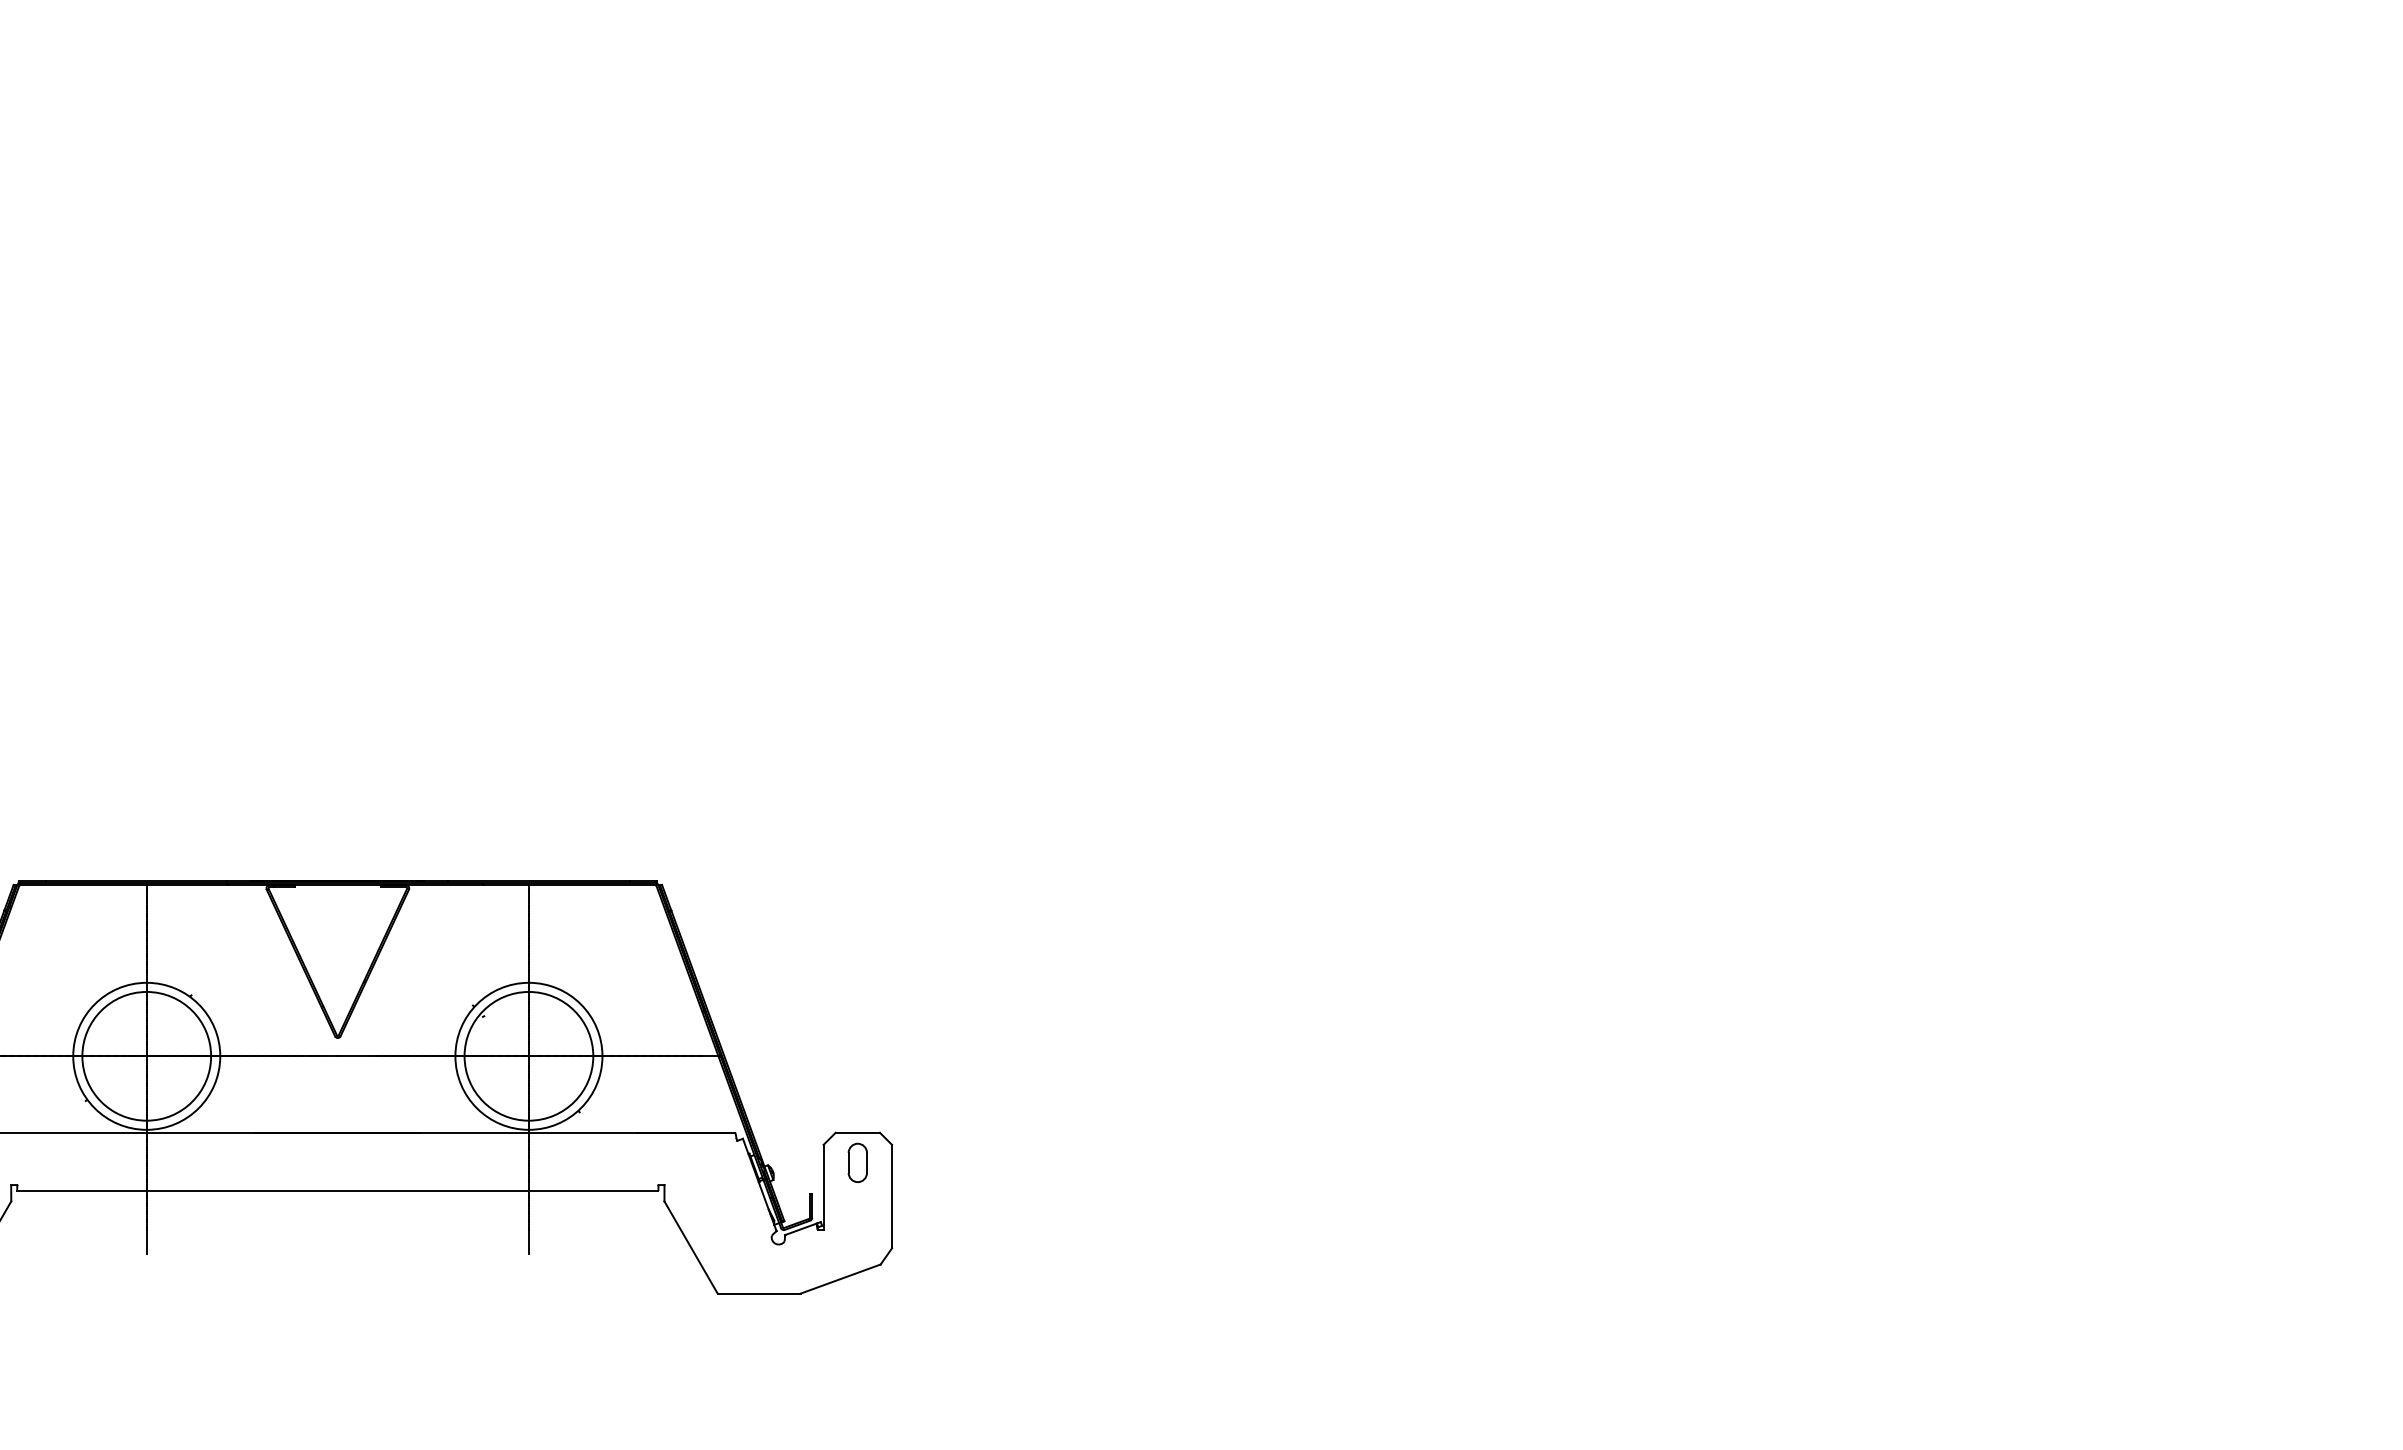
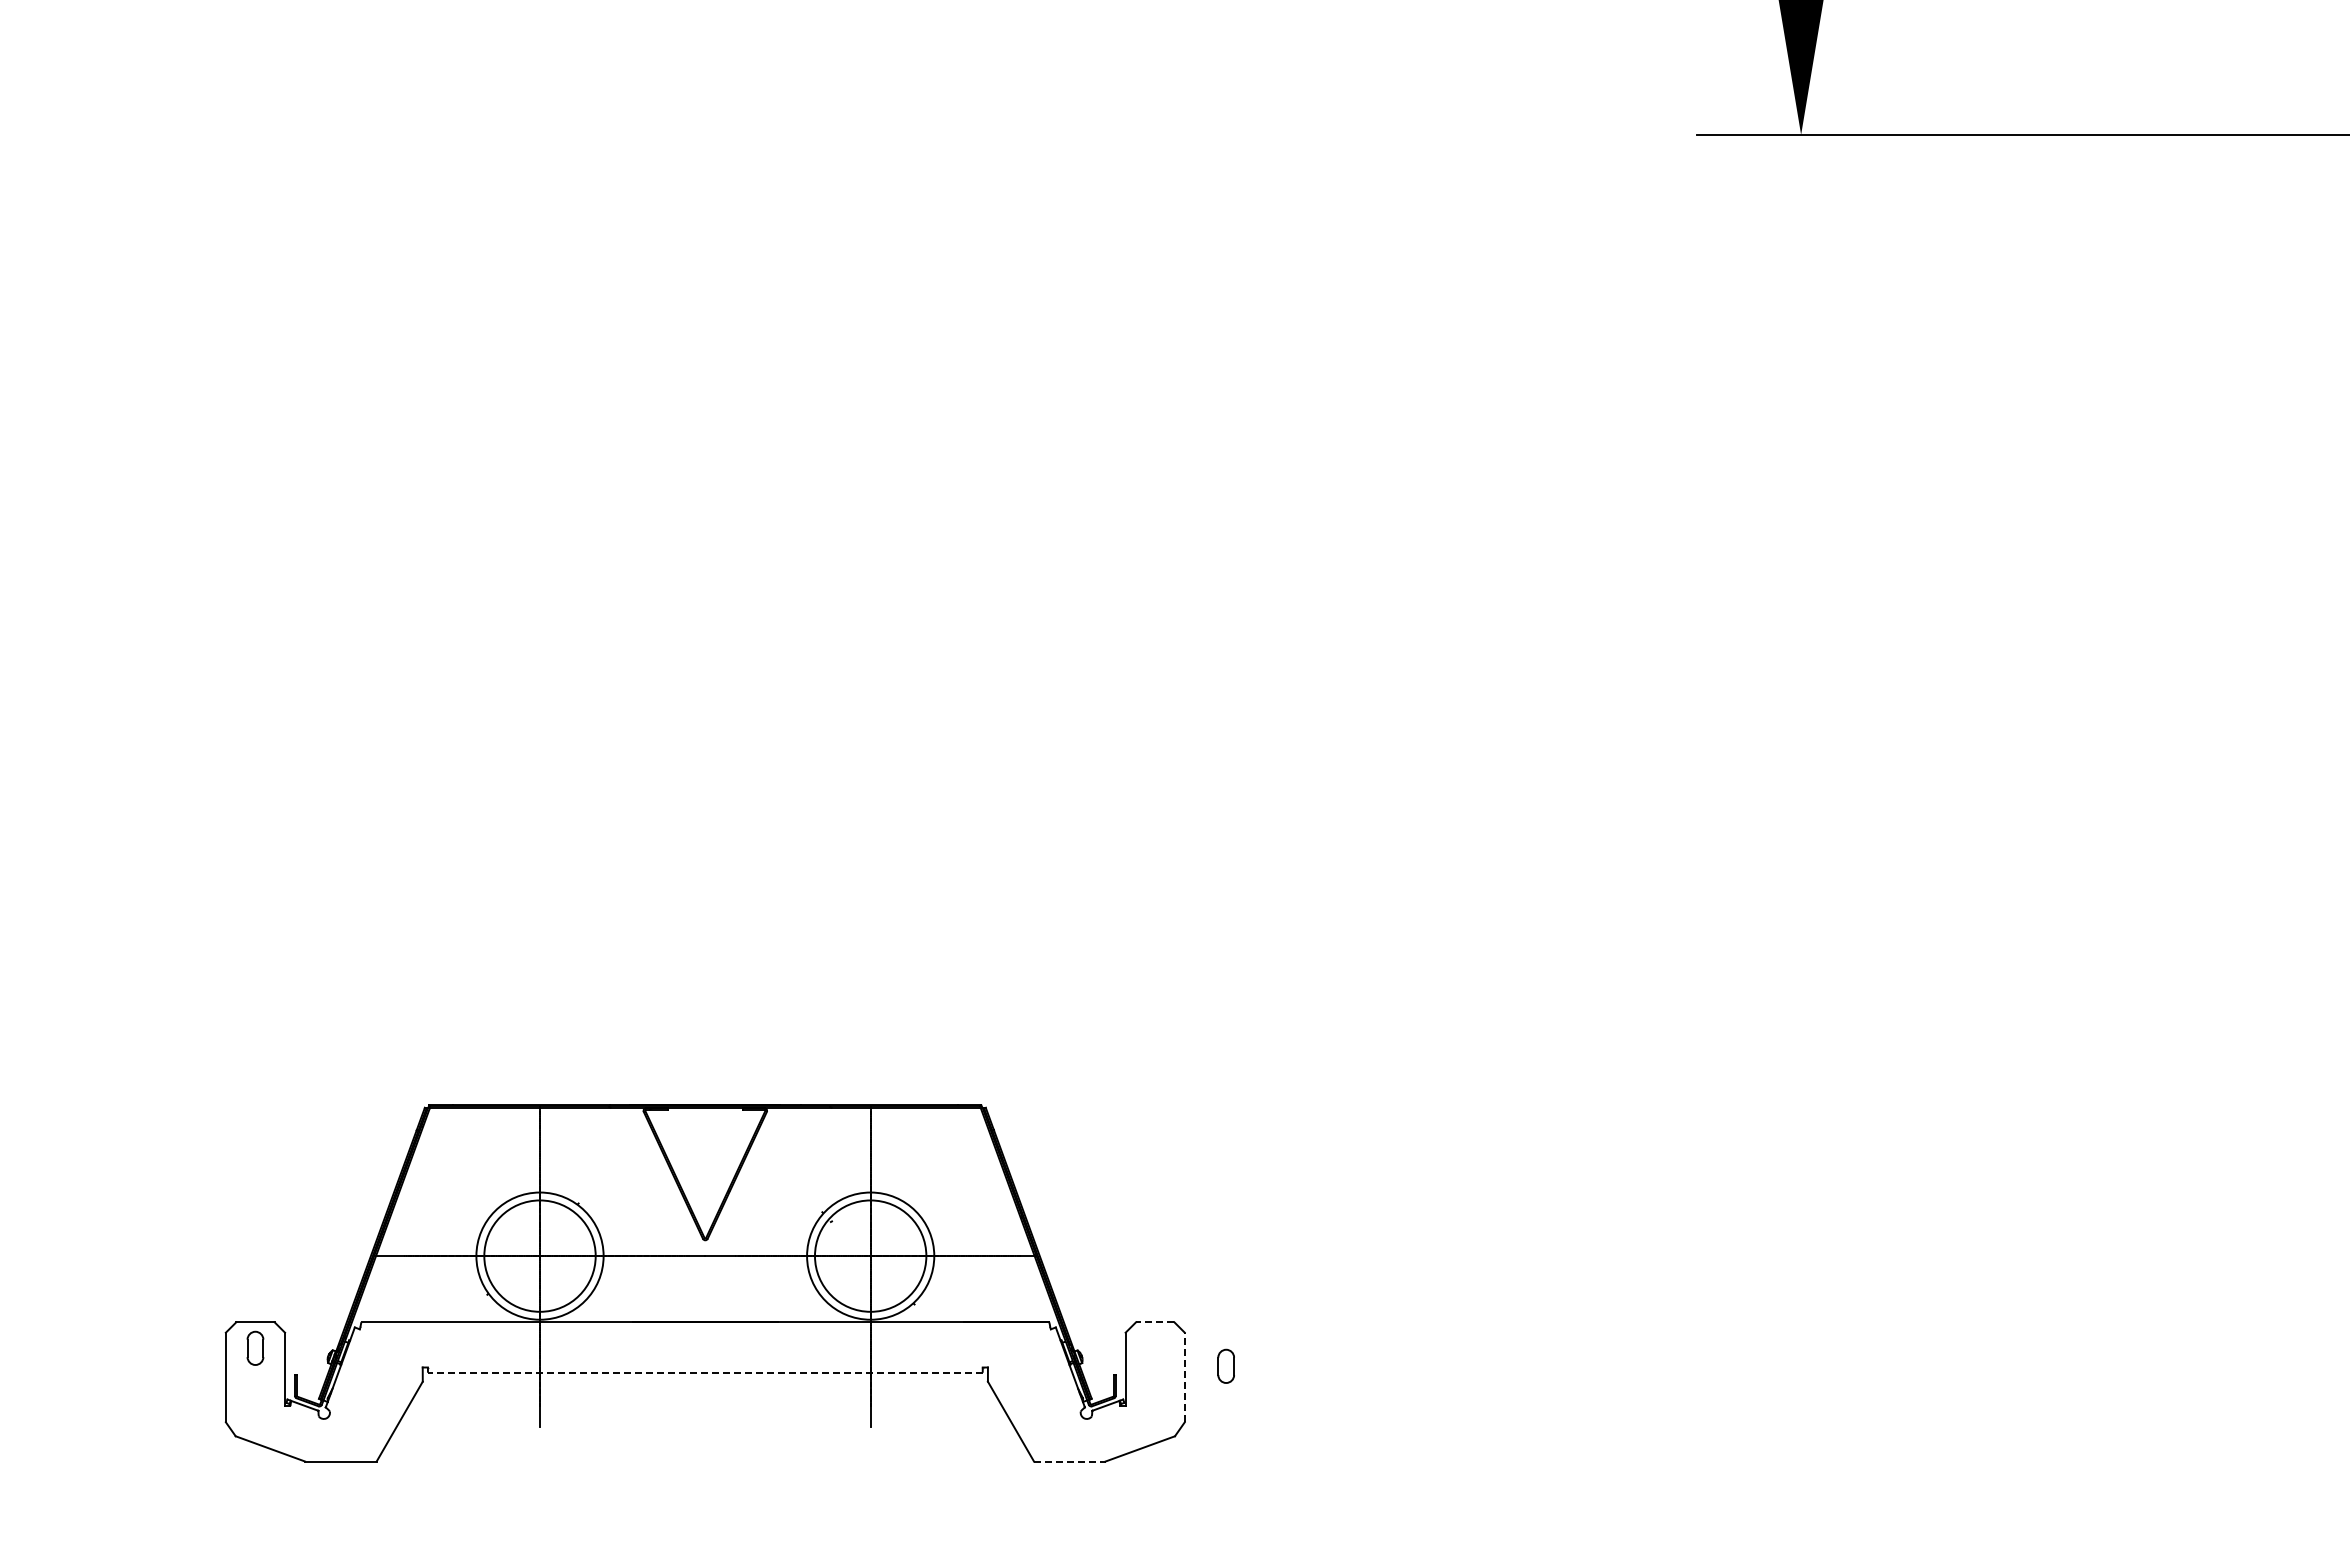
line: (856, 1133) -> (1154, 1322), solid -> dashed
part: (856, 1161) -> (1225, 1365), moved
line: (336, 1190) -> (704, 1372), solid -> dashed
line: (891, 1196) -> (1184, 1377), solid -> dashed
line: (758, 1293) -> (1069, 1461), solid -> dashed

